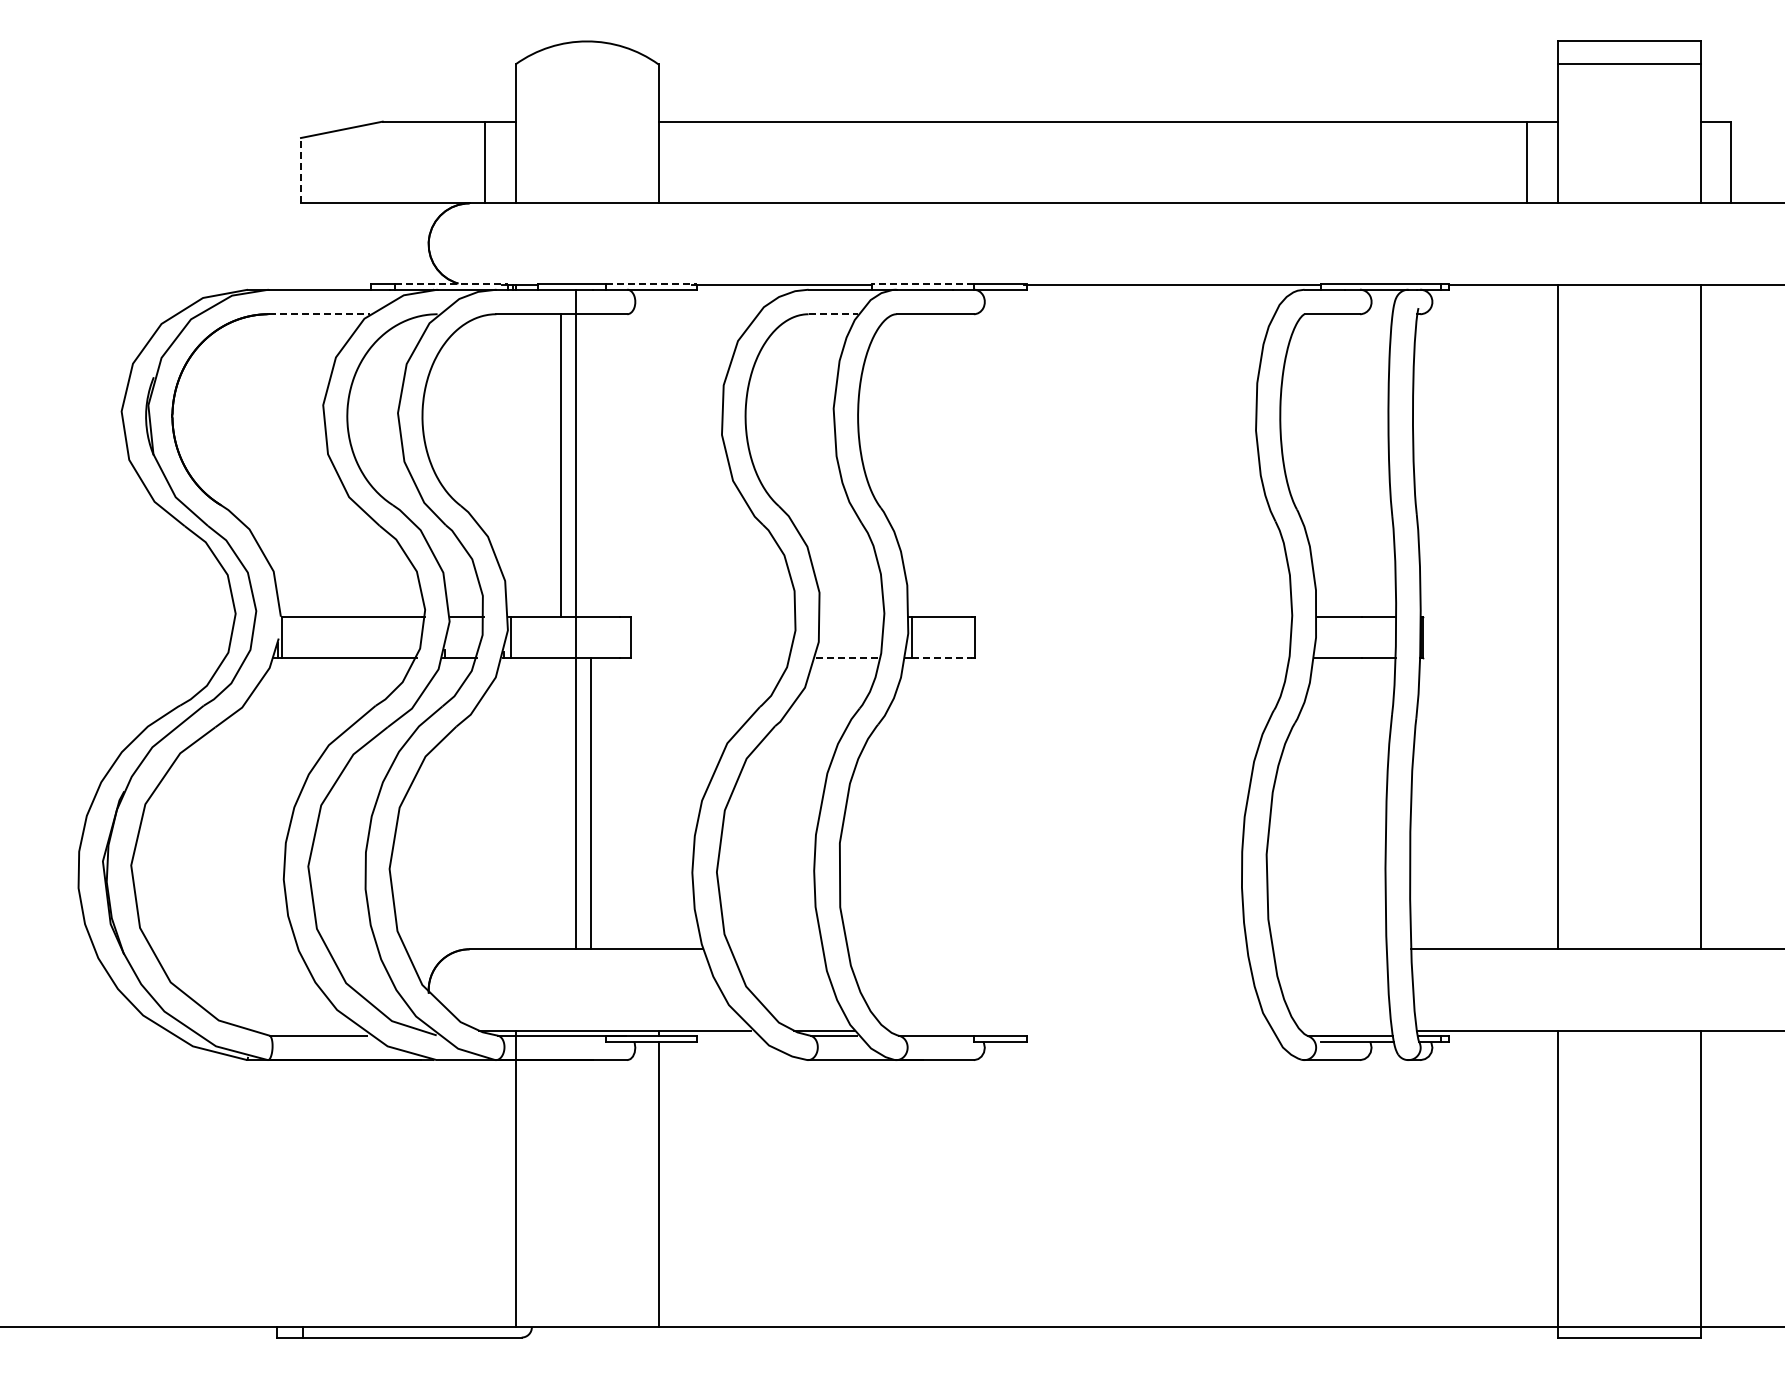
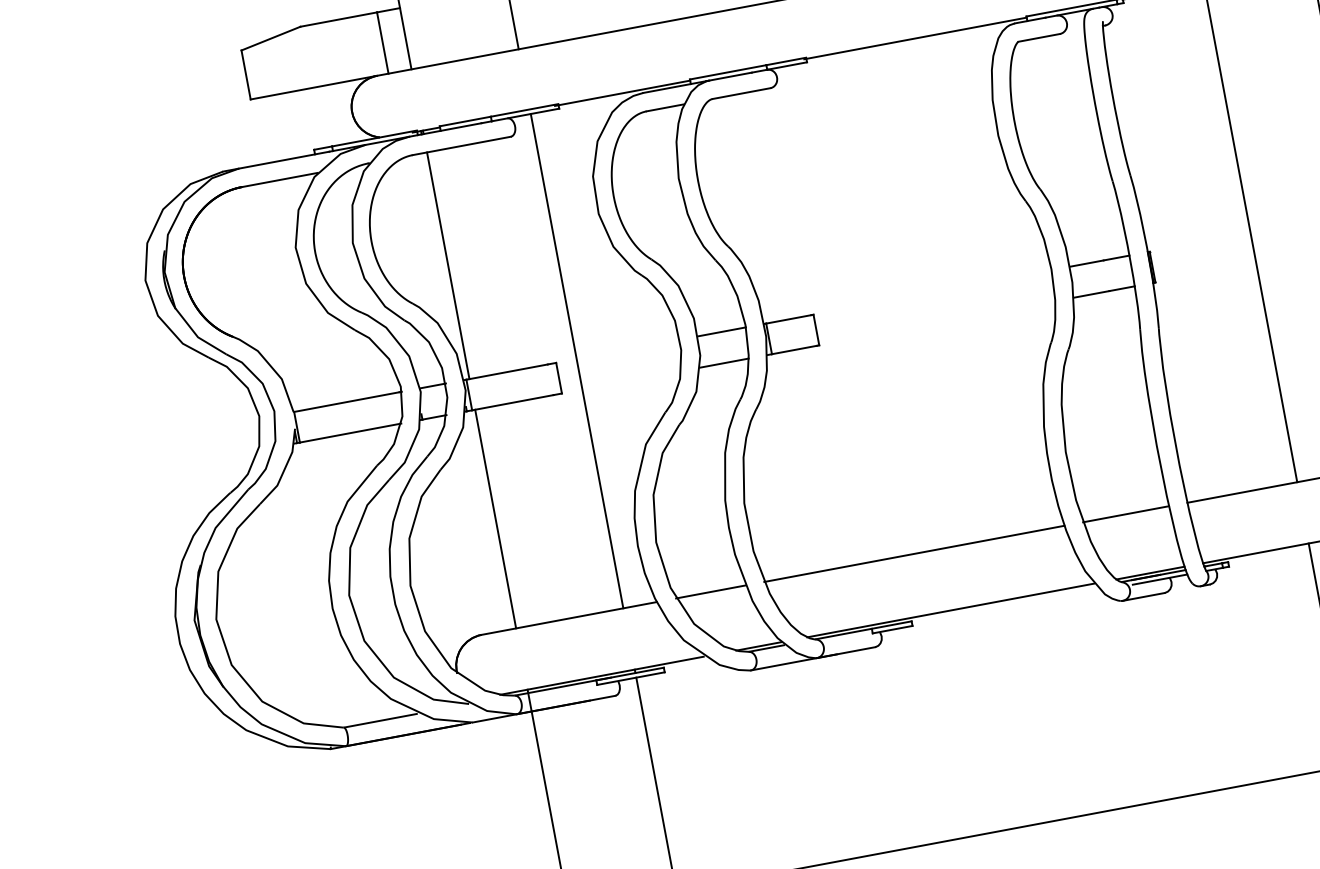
line: (300, 170) -> (245, 74), dashed -> solid
line: (451, 283) -> (374, 138), dashed -> solid
line: (651, 283) -> (524, 110), dashed -> solid
line: (923, 283) -> (728, 72), dashed -> solid
line: (319, 314) -> (280, 180), dashed -> solid
line: (833, 314) -> (665, 108), dashed -> solid
line: (560, 465) -> (448, 265), moved
line: (852, 616) -> (721, 331), added
line: (575, 619) -> (577, 361), moved
line: (848, 657) -> (724, 363), dashed -> solid
line: (942, 657) -> (795, 349), dashed -> solid
line: (590, 803) -> (495, 519), moved
line: (774, 949) -> (710, 592), added
line: (1046, 949) -> (914, 554), added
line: (1329, 949) -> (1126, 514), added
line: (1079, 1031) -> (950, 610), added
line: (1346, 1031) -> (1150, 573), added

